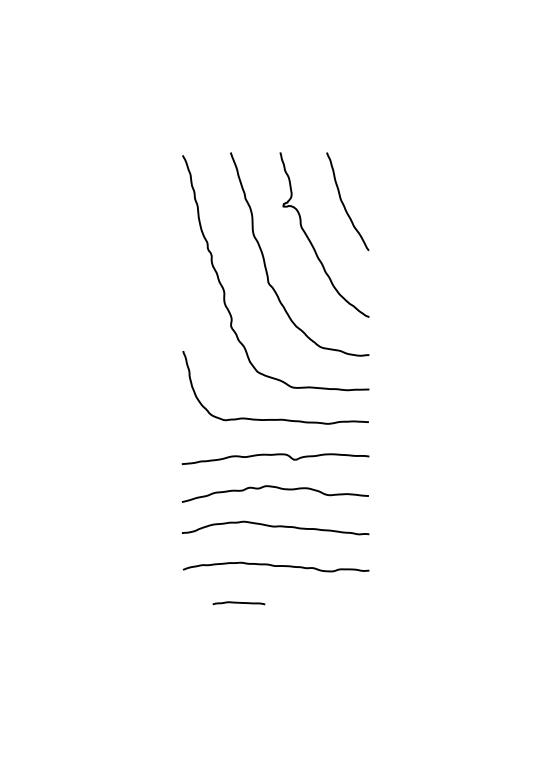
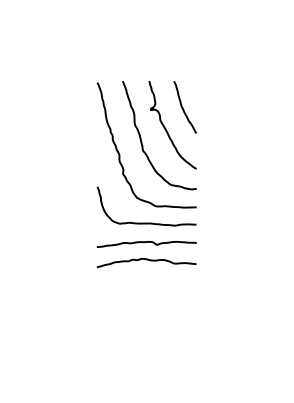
curve: (275, 526) -> (146, 280), removed
curve: (275, 566) -> (146, 301), removed
line: (239, 601) -> (127, 320), removed

